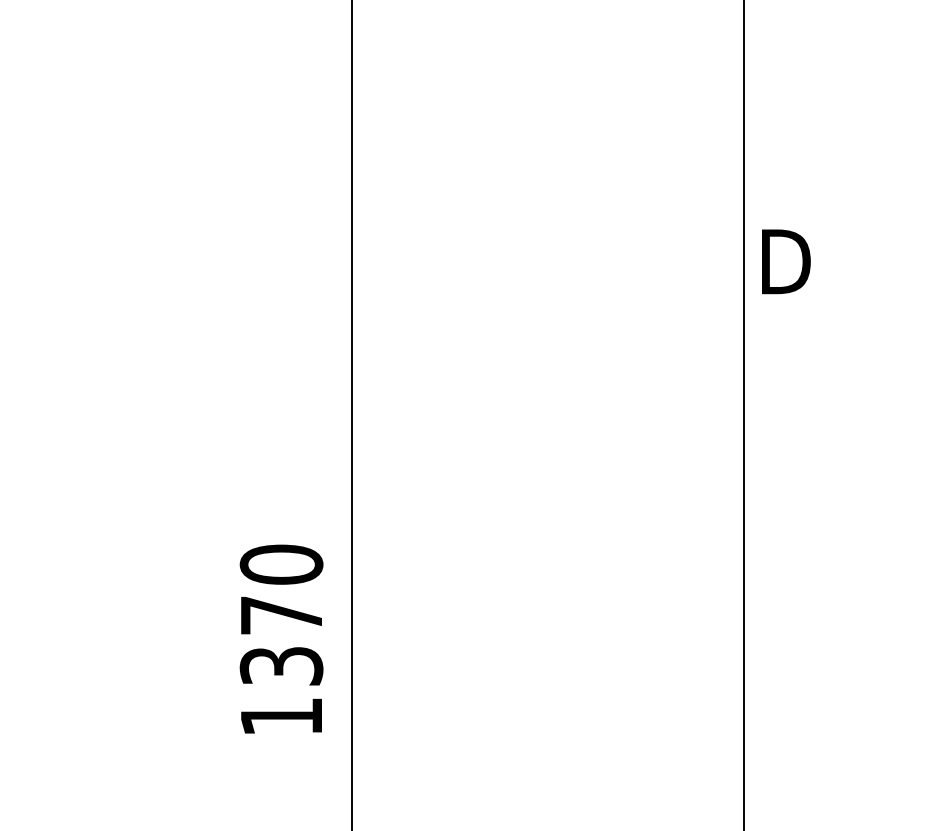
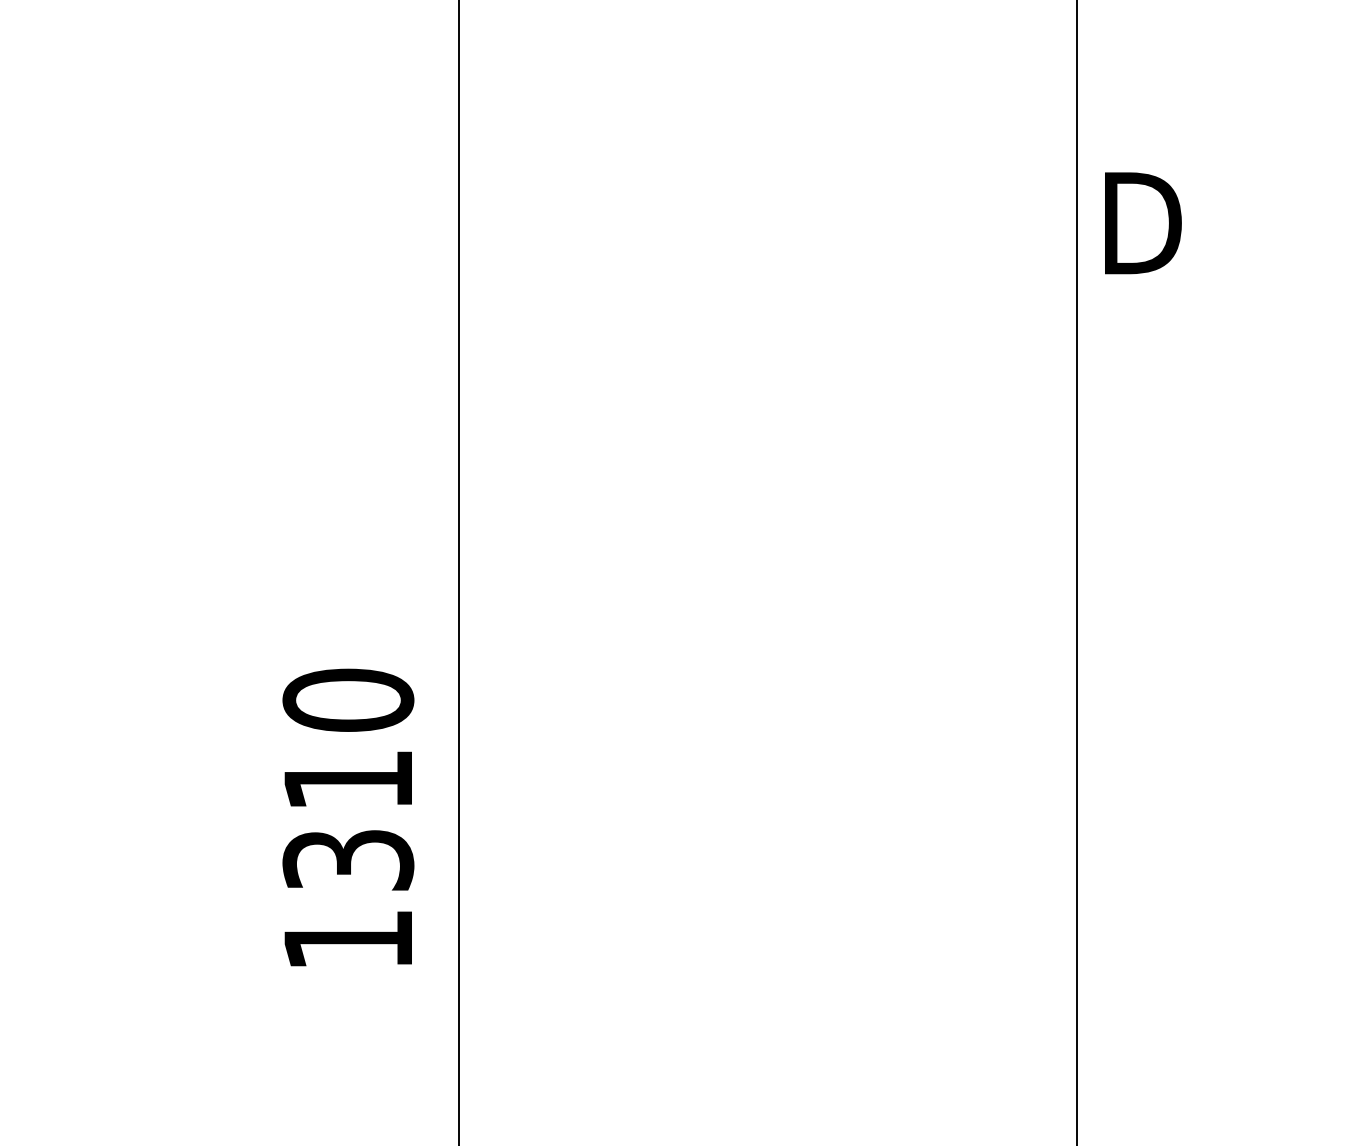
text: (281, 615) -> (348, 780), 1370 -> 1310

